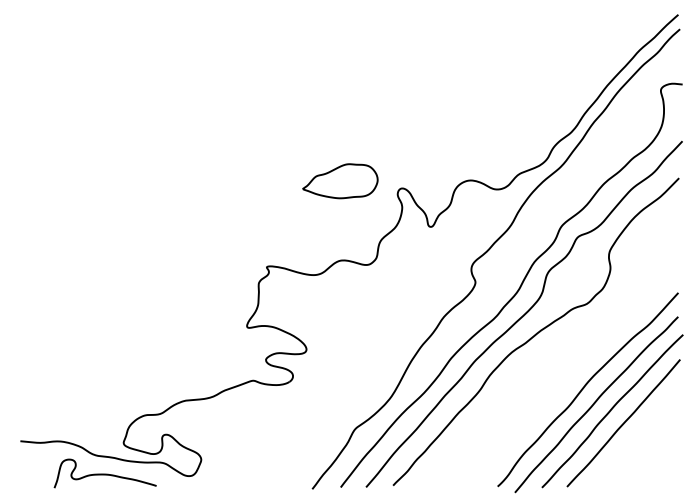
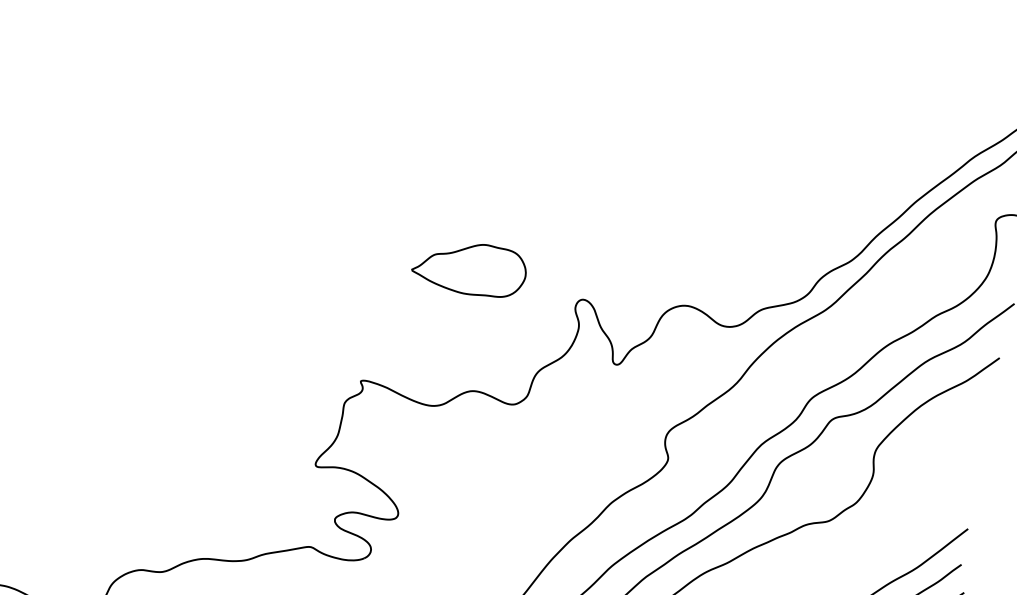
part: (340, 181) -> (469, 268), moved

